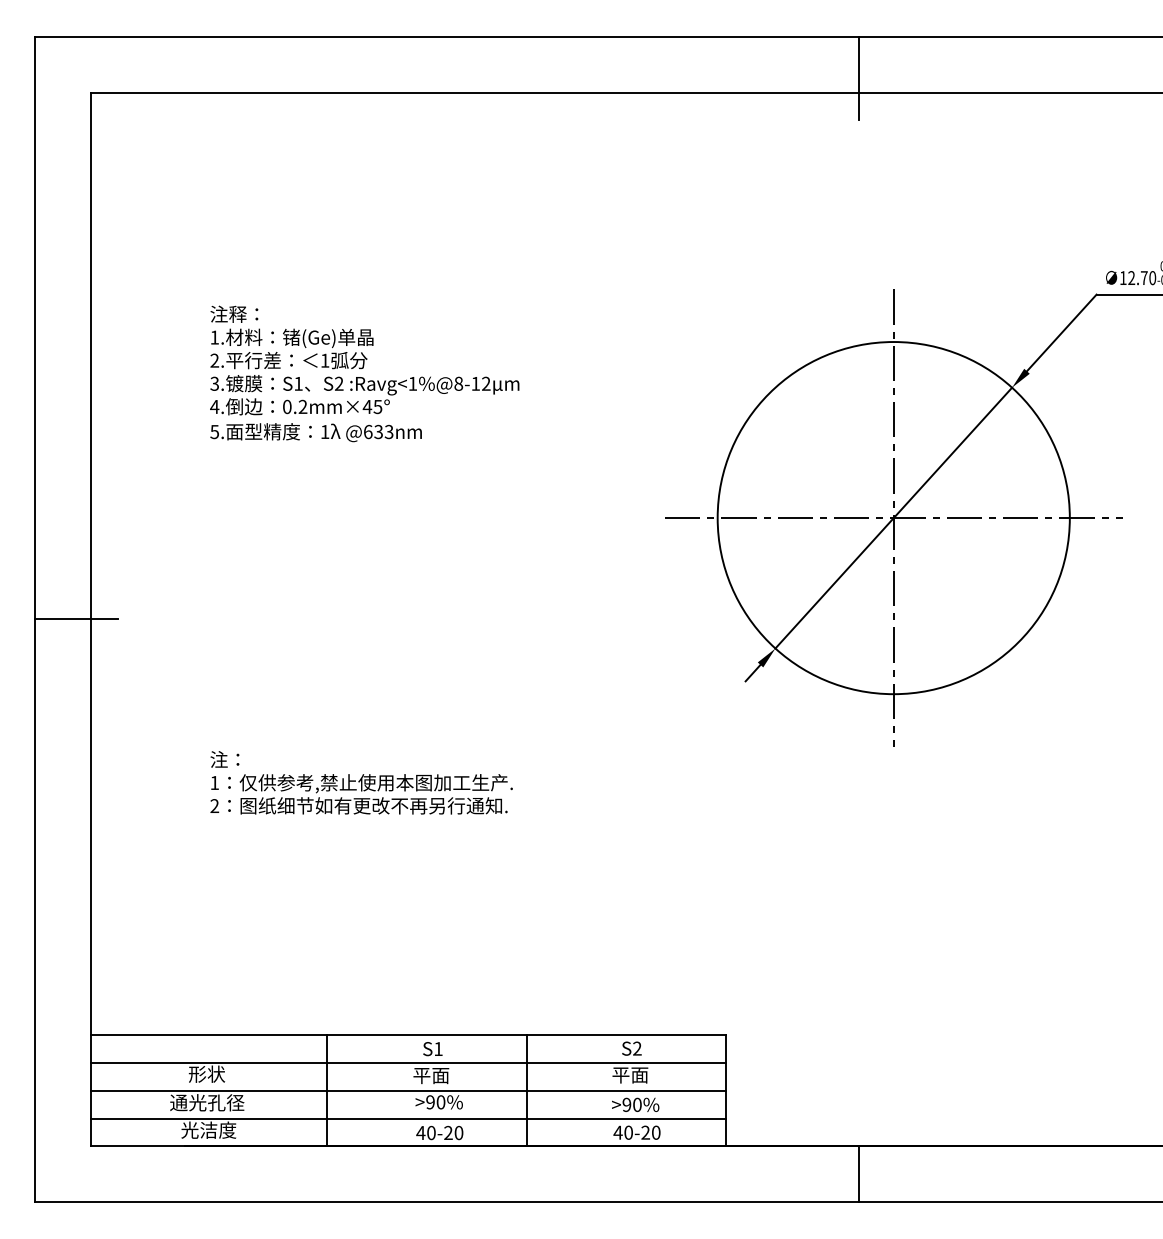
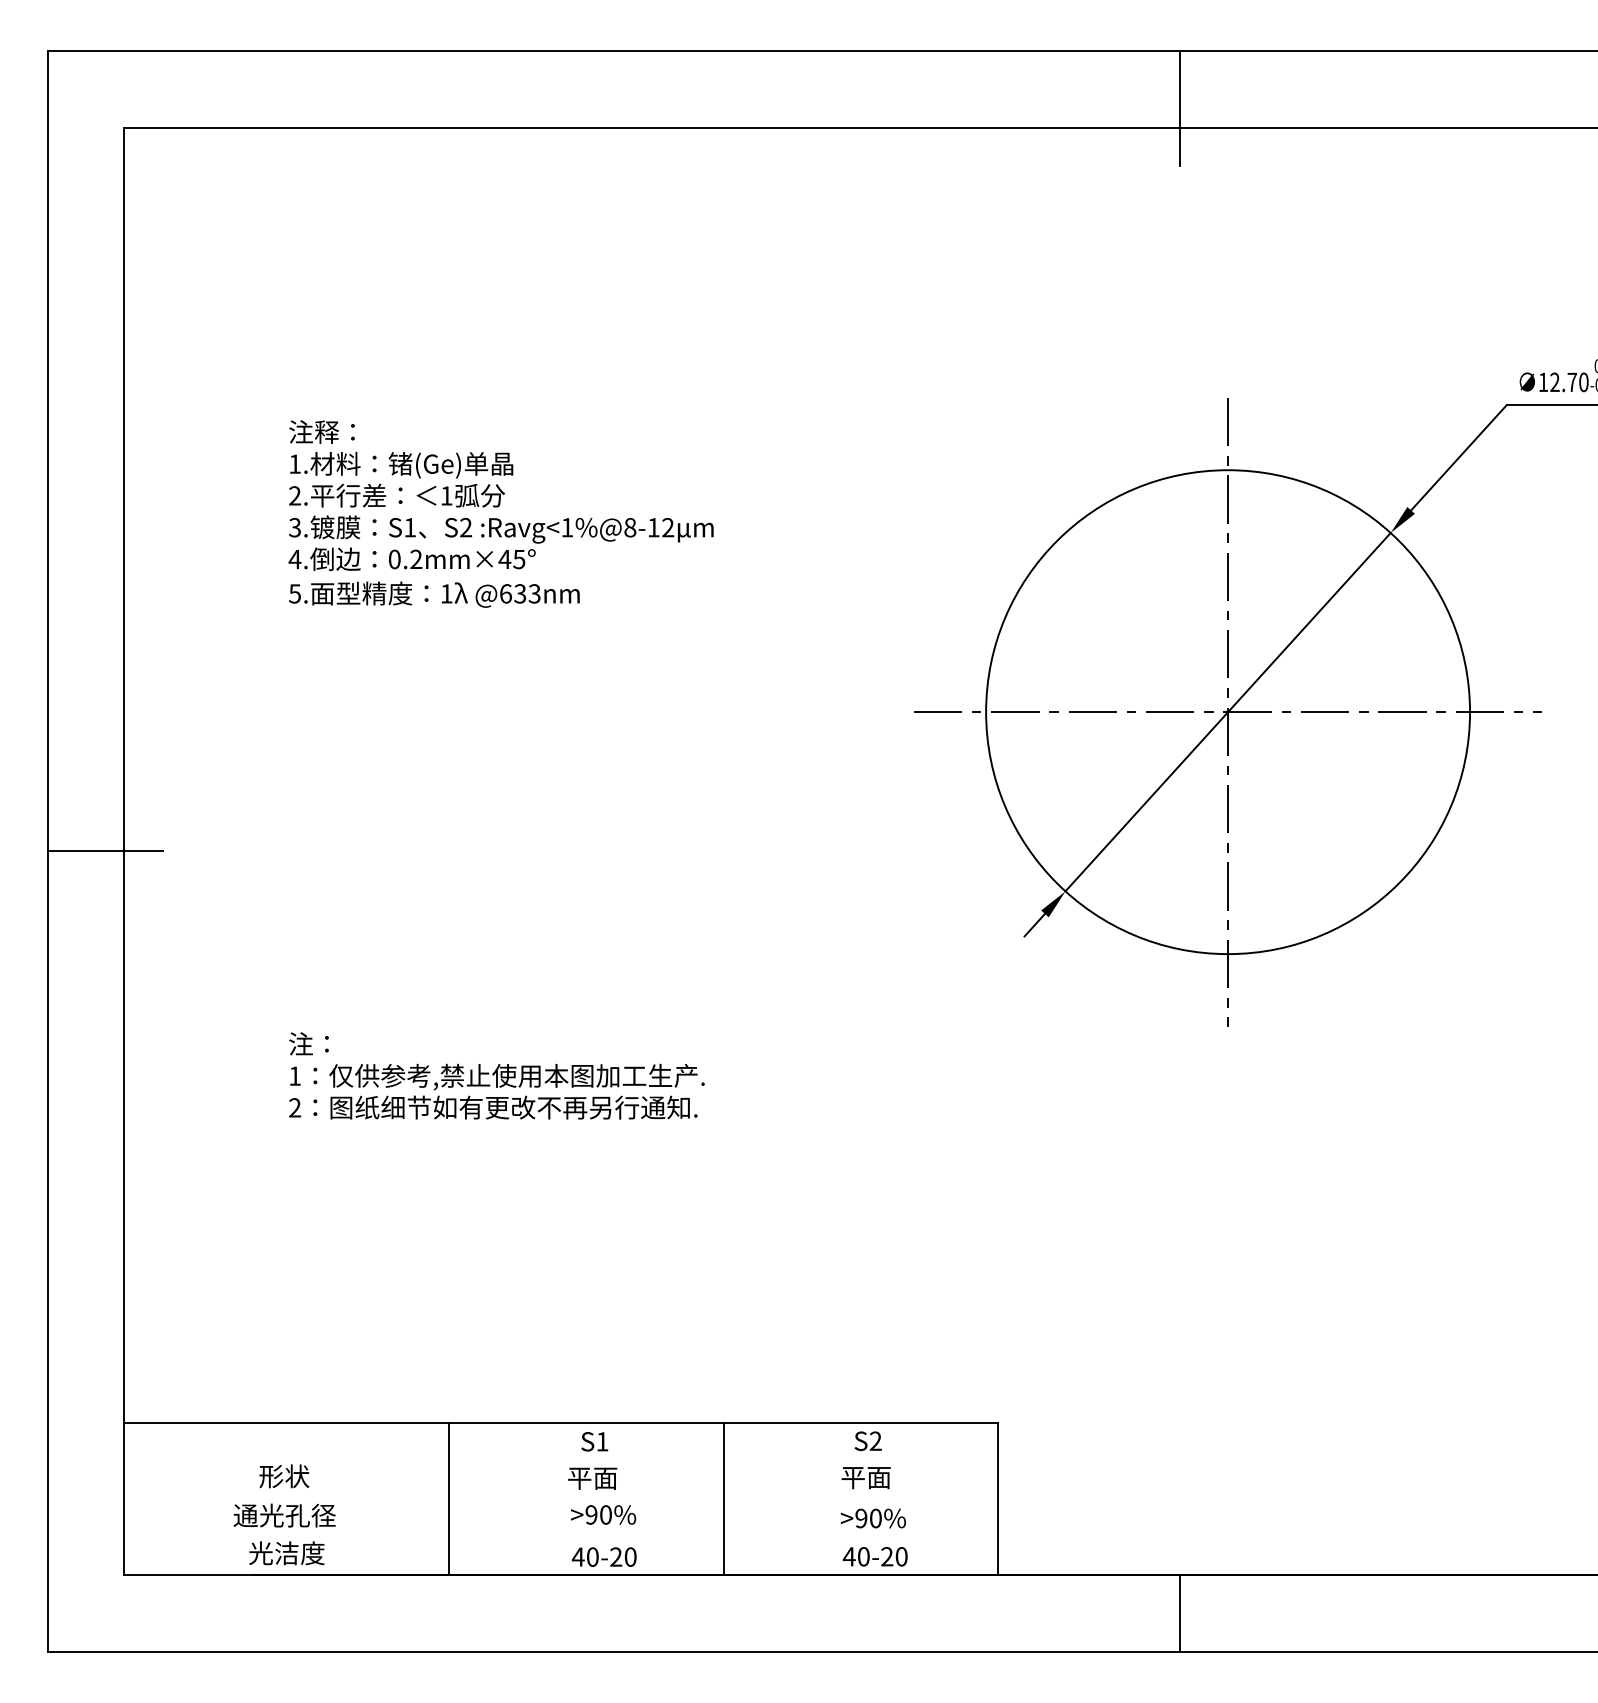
line: (408, 1063) -> (561, 1461), removed
line: (408, 1090) -> (561, 1498), removed
line: (408, 1118) -> (561, 1537), removed

